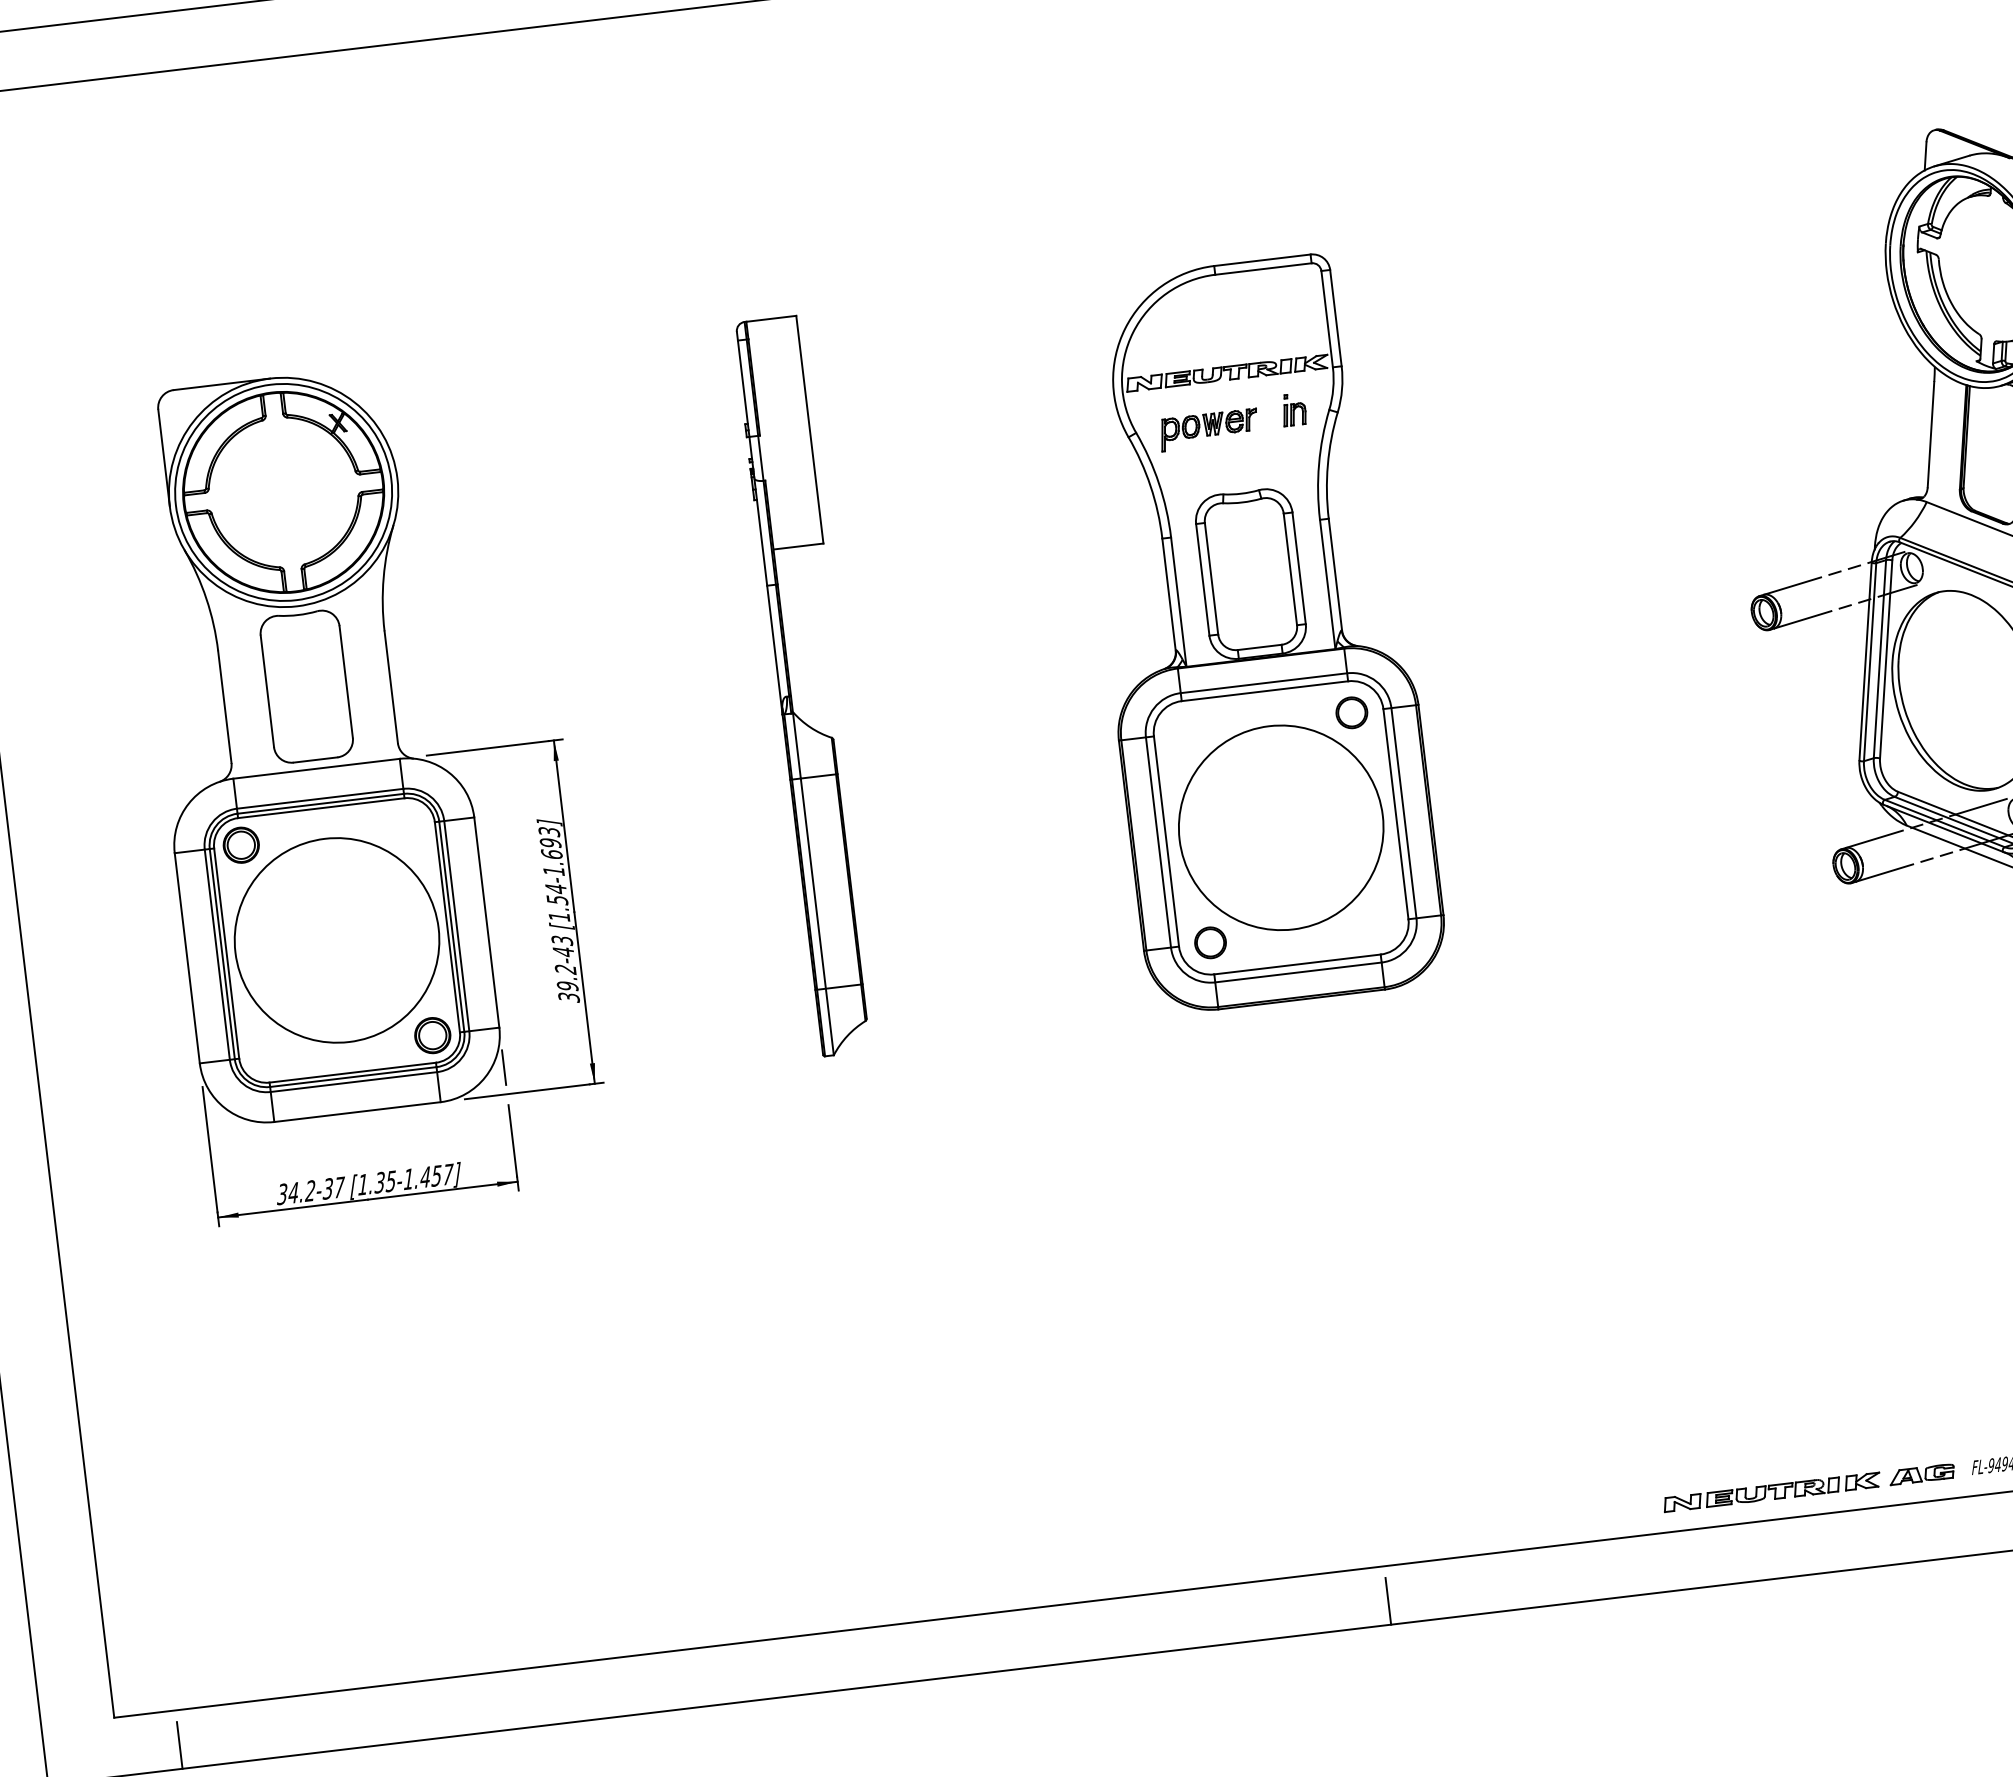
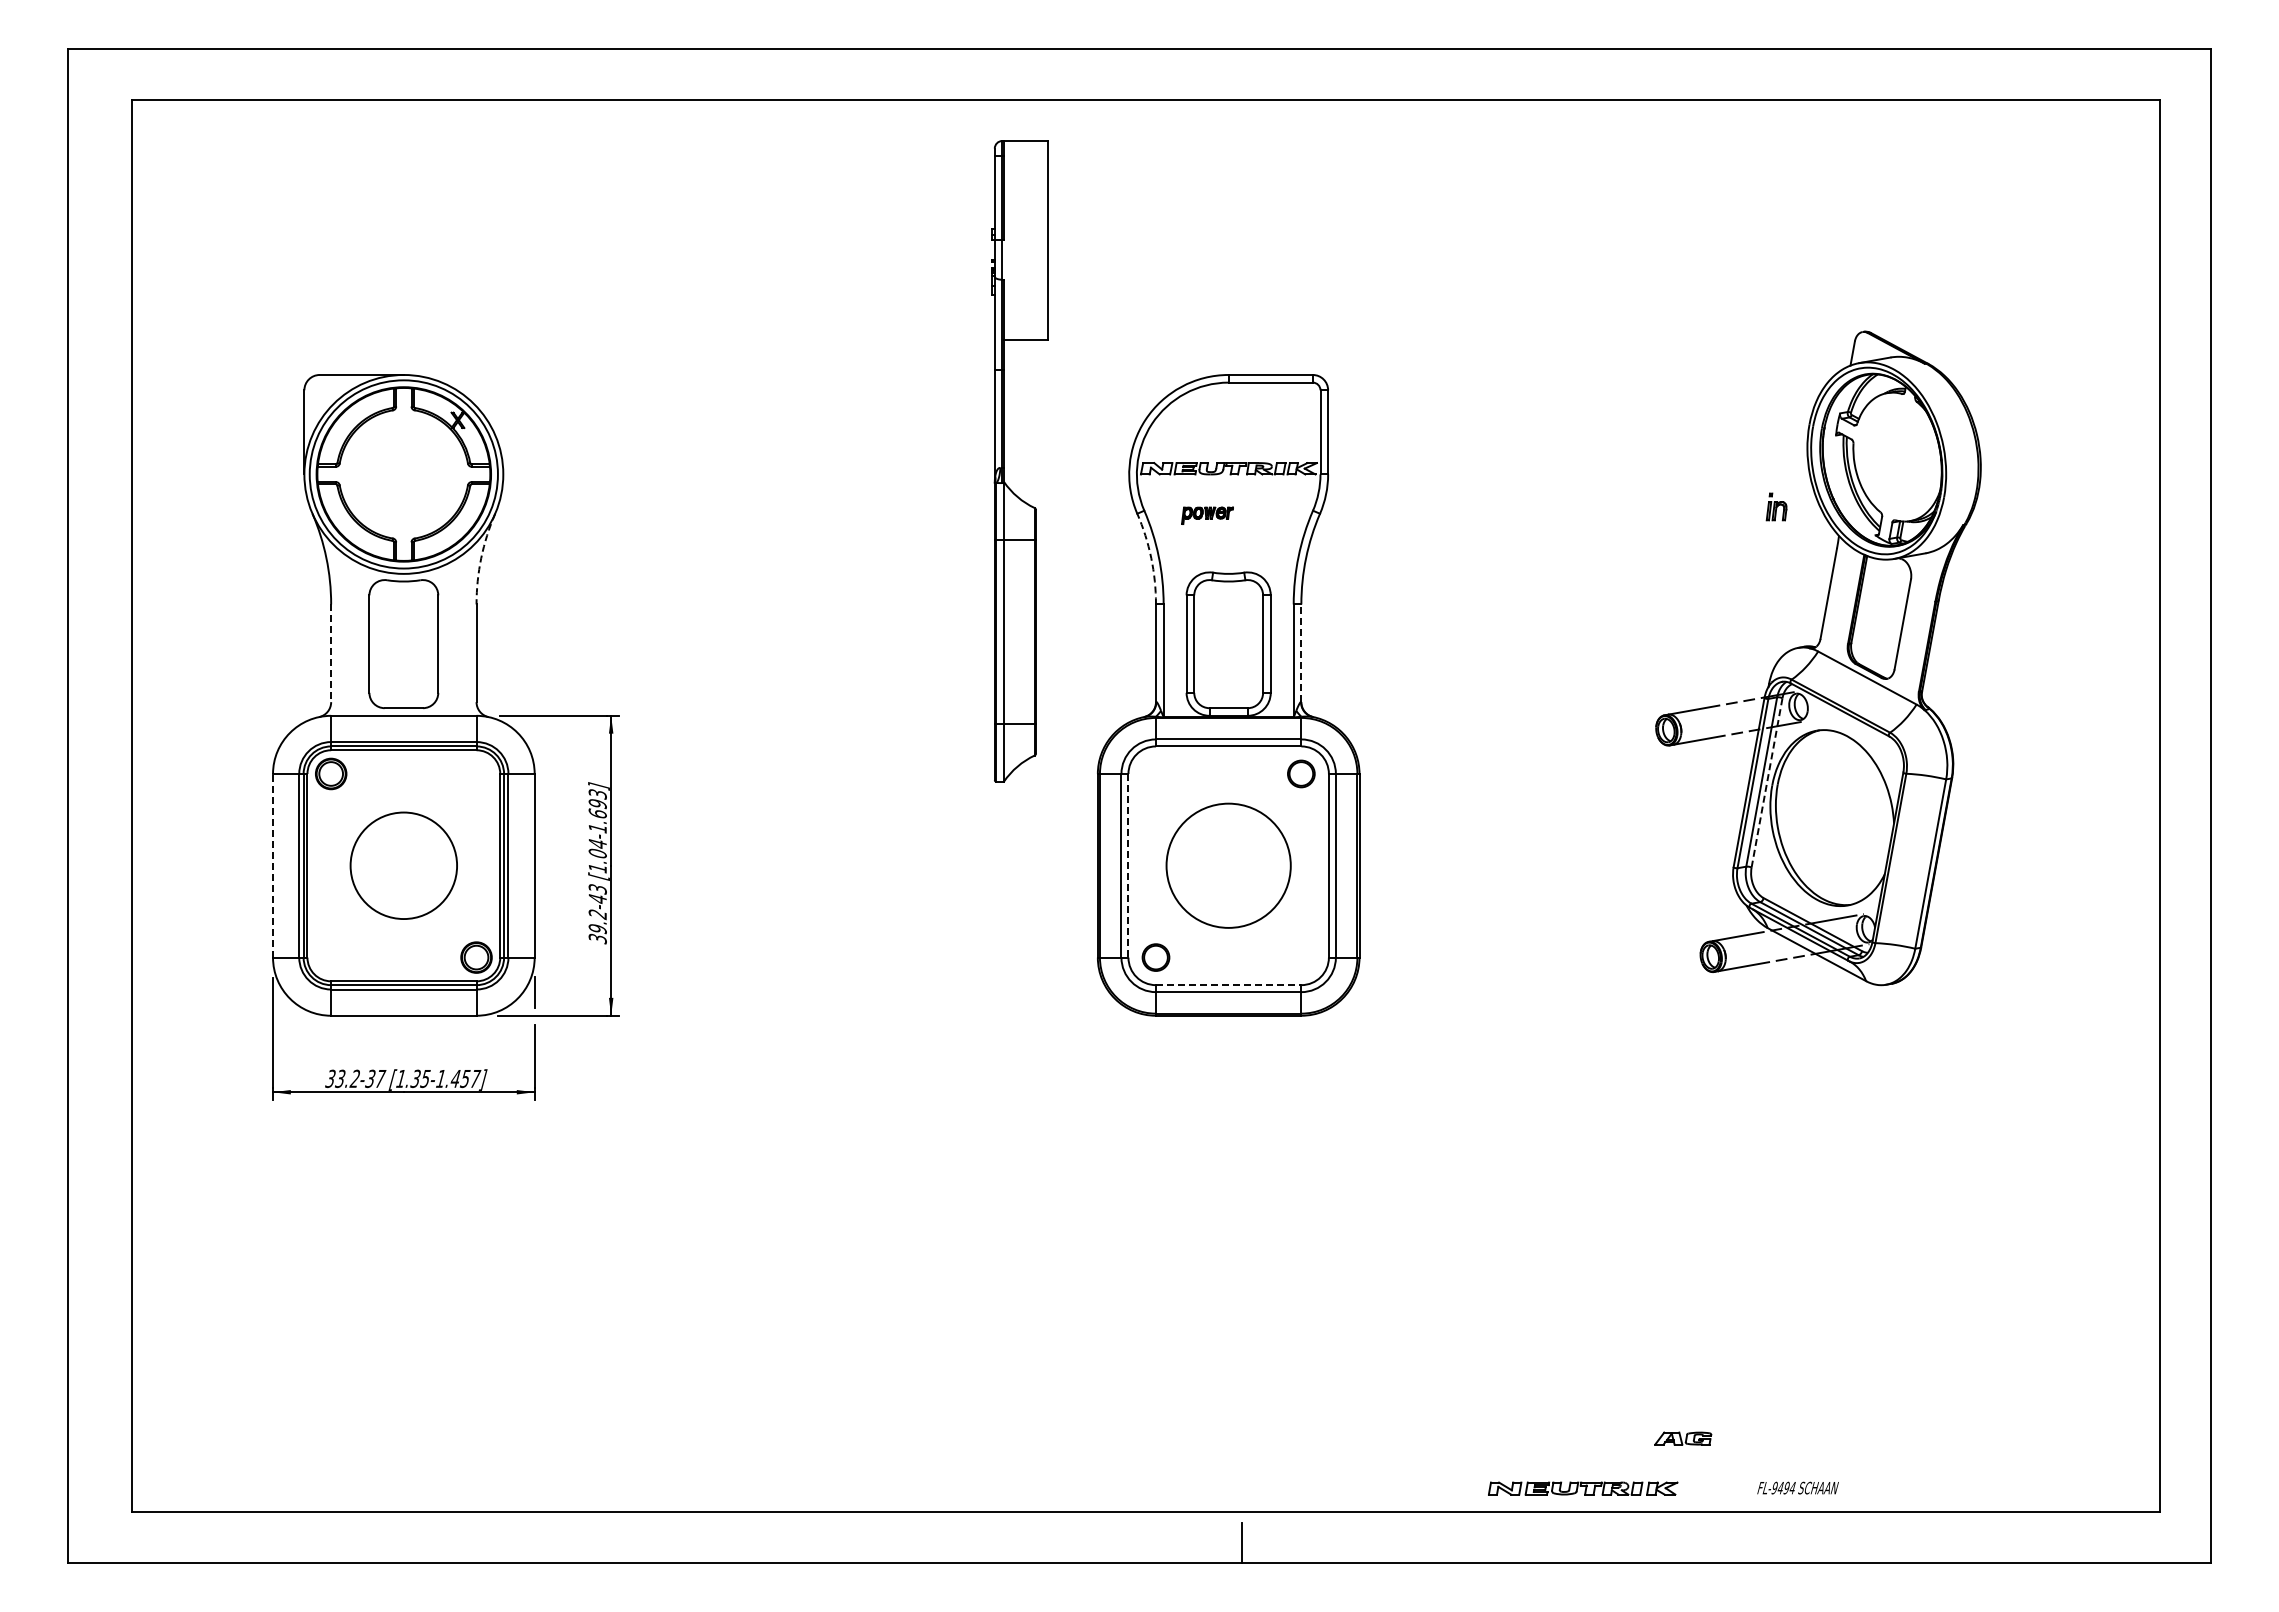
part: (1293, 409) -> (1776, 506), moved
part: (1209, 429) -> (1207, 515), size x0.6
arc: (1150, 486) -> (1151, 558), solid -> dashed
line: (1335, 574) -> (1301, 653), solid -> dashed
arc: (383, 578) -> (481, 558), solid -> dashed
line: (1886, 658) -> (1767, 782), solid -> dashed
part: (790, 688) -> (1004, 461), moved
line: (225, 707) -> (331, 653), solid -> dashed
circle: (1280, 827) -> (1228, 865), size x0.7
line: (1166, 841) -> (1128, 865), solid -> dashed
text: (557, 899) -> (597, 853), [1.54-1.693] -> [1.04-1.693]
circle: (336, 940) -> (403, 865), size x0.6
line: (187, 957) -> (273, 865), solid -> dashed
line: (1297, 964) -> (1228, 985), solid -> dashed
text: (293, 1192) -> (340, 1078), 34.2-37 -> 33.2-37
part: (1922, 1474) -> (1683, 1438), moved
line: (179, 1744) -> (185, 1542), removed

